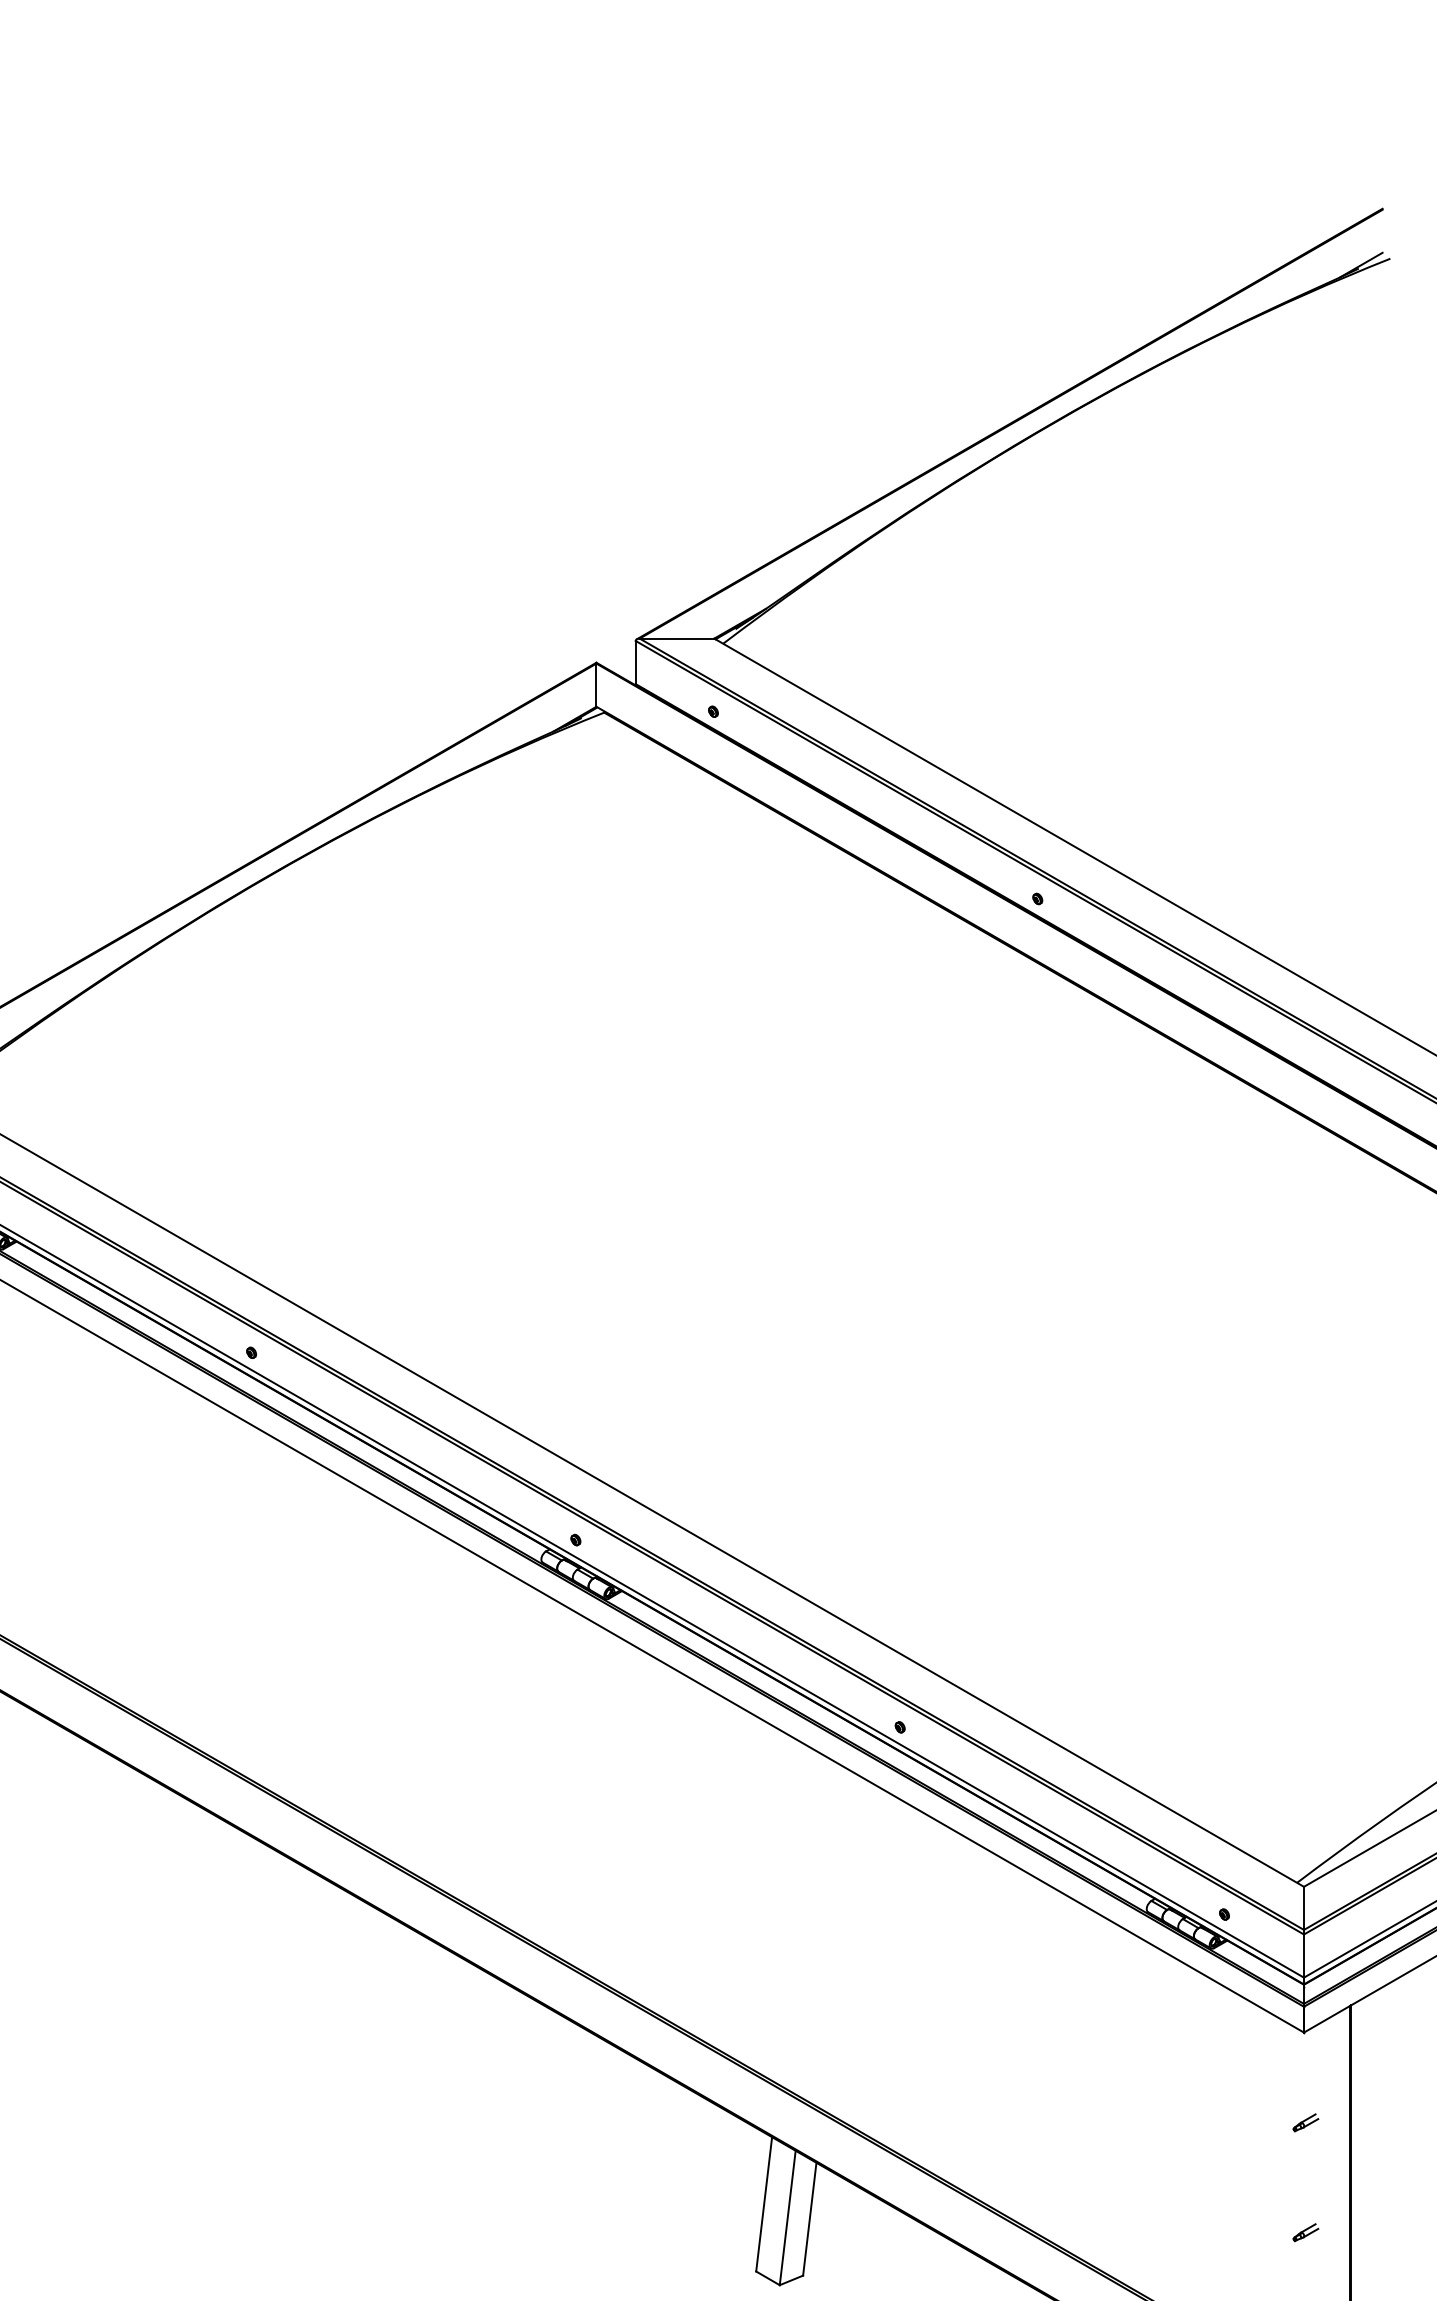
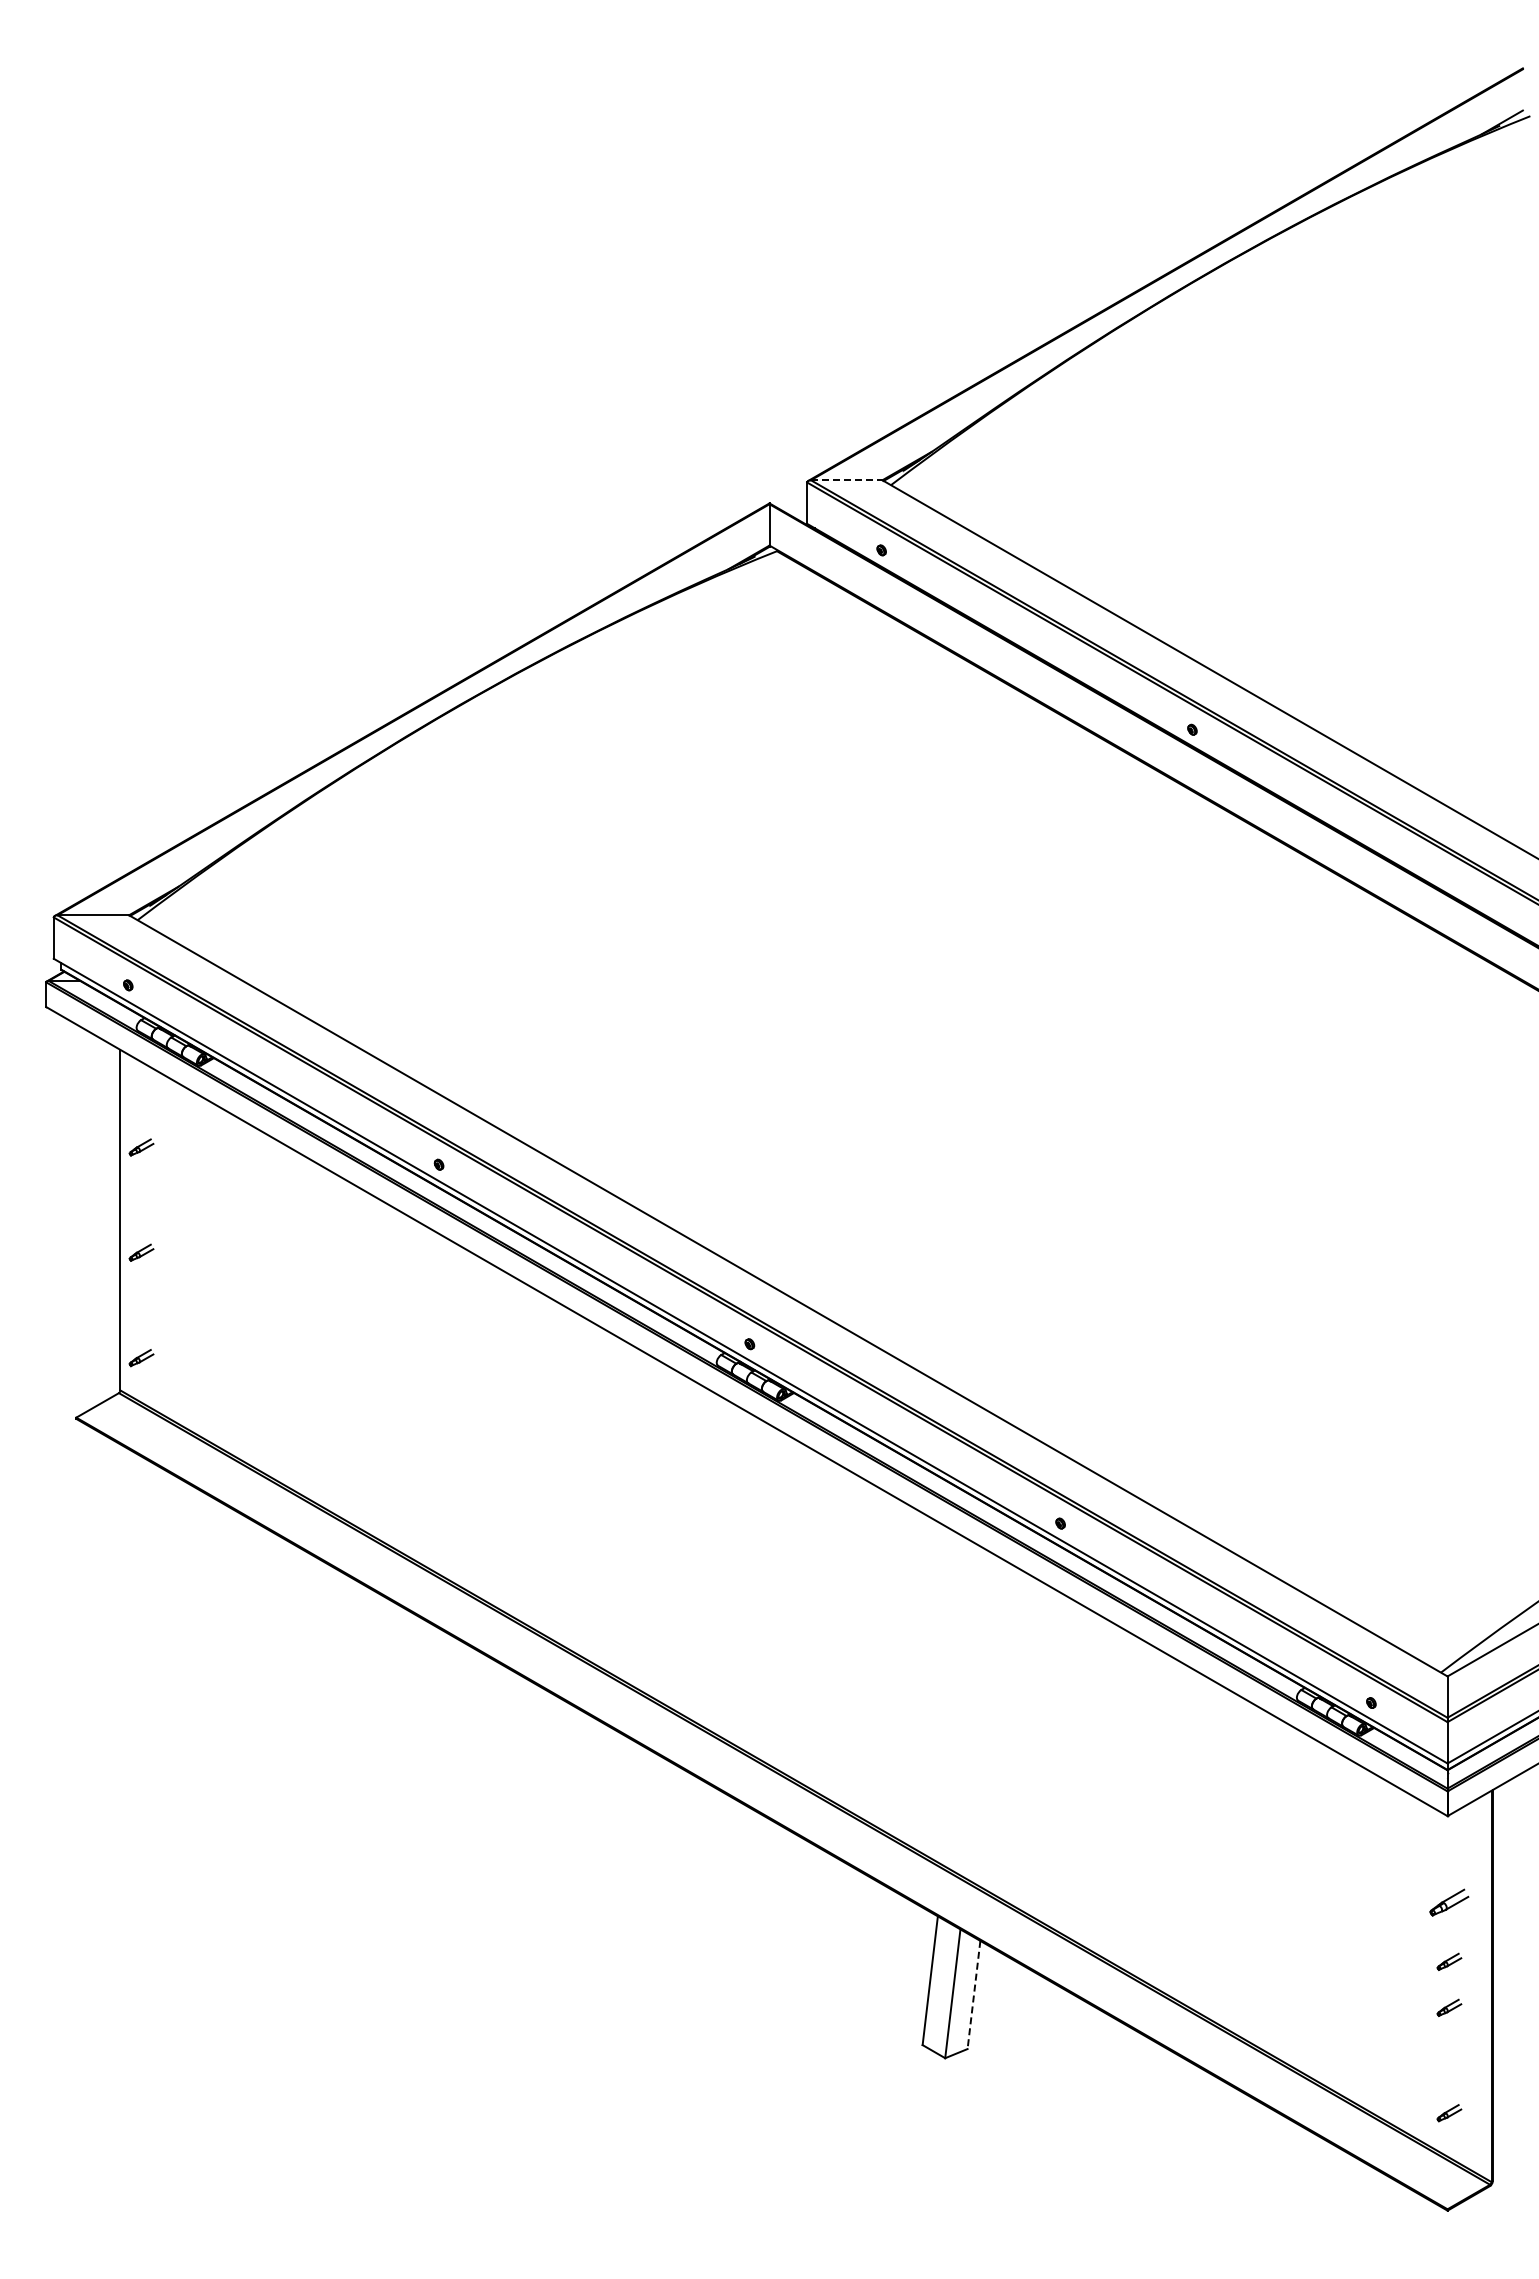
line: (676, 638) -> (846, 480), solid -> dashed
part: (1305, 2122) -> (1449, 1902), size x1.6
part: (1305, 2184) -> (1449, 1961), added
line: (809, 2219) -> (973, 1995), solid -> dashed

